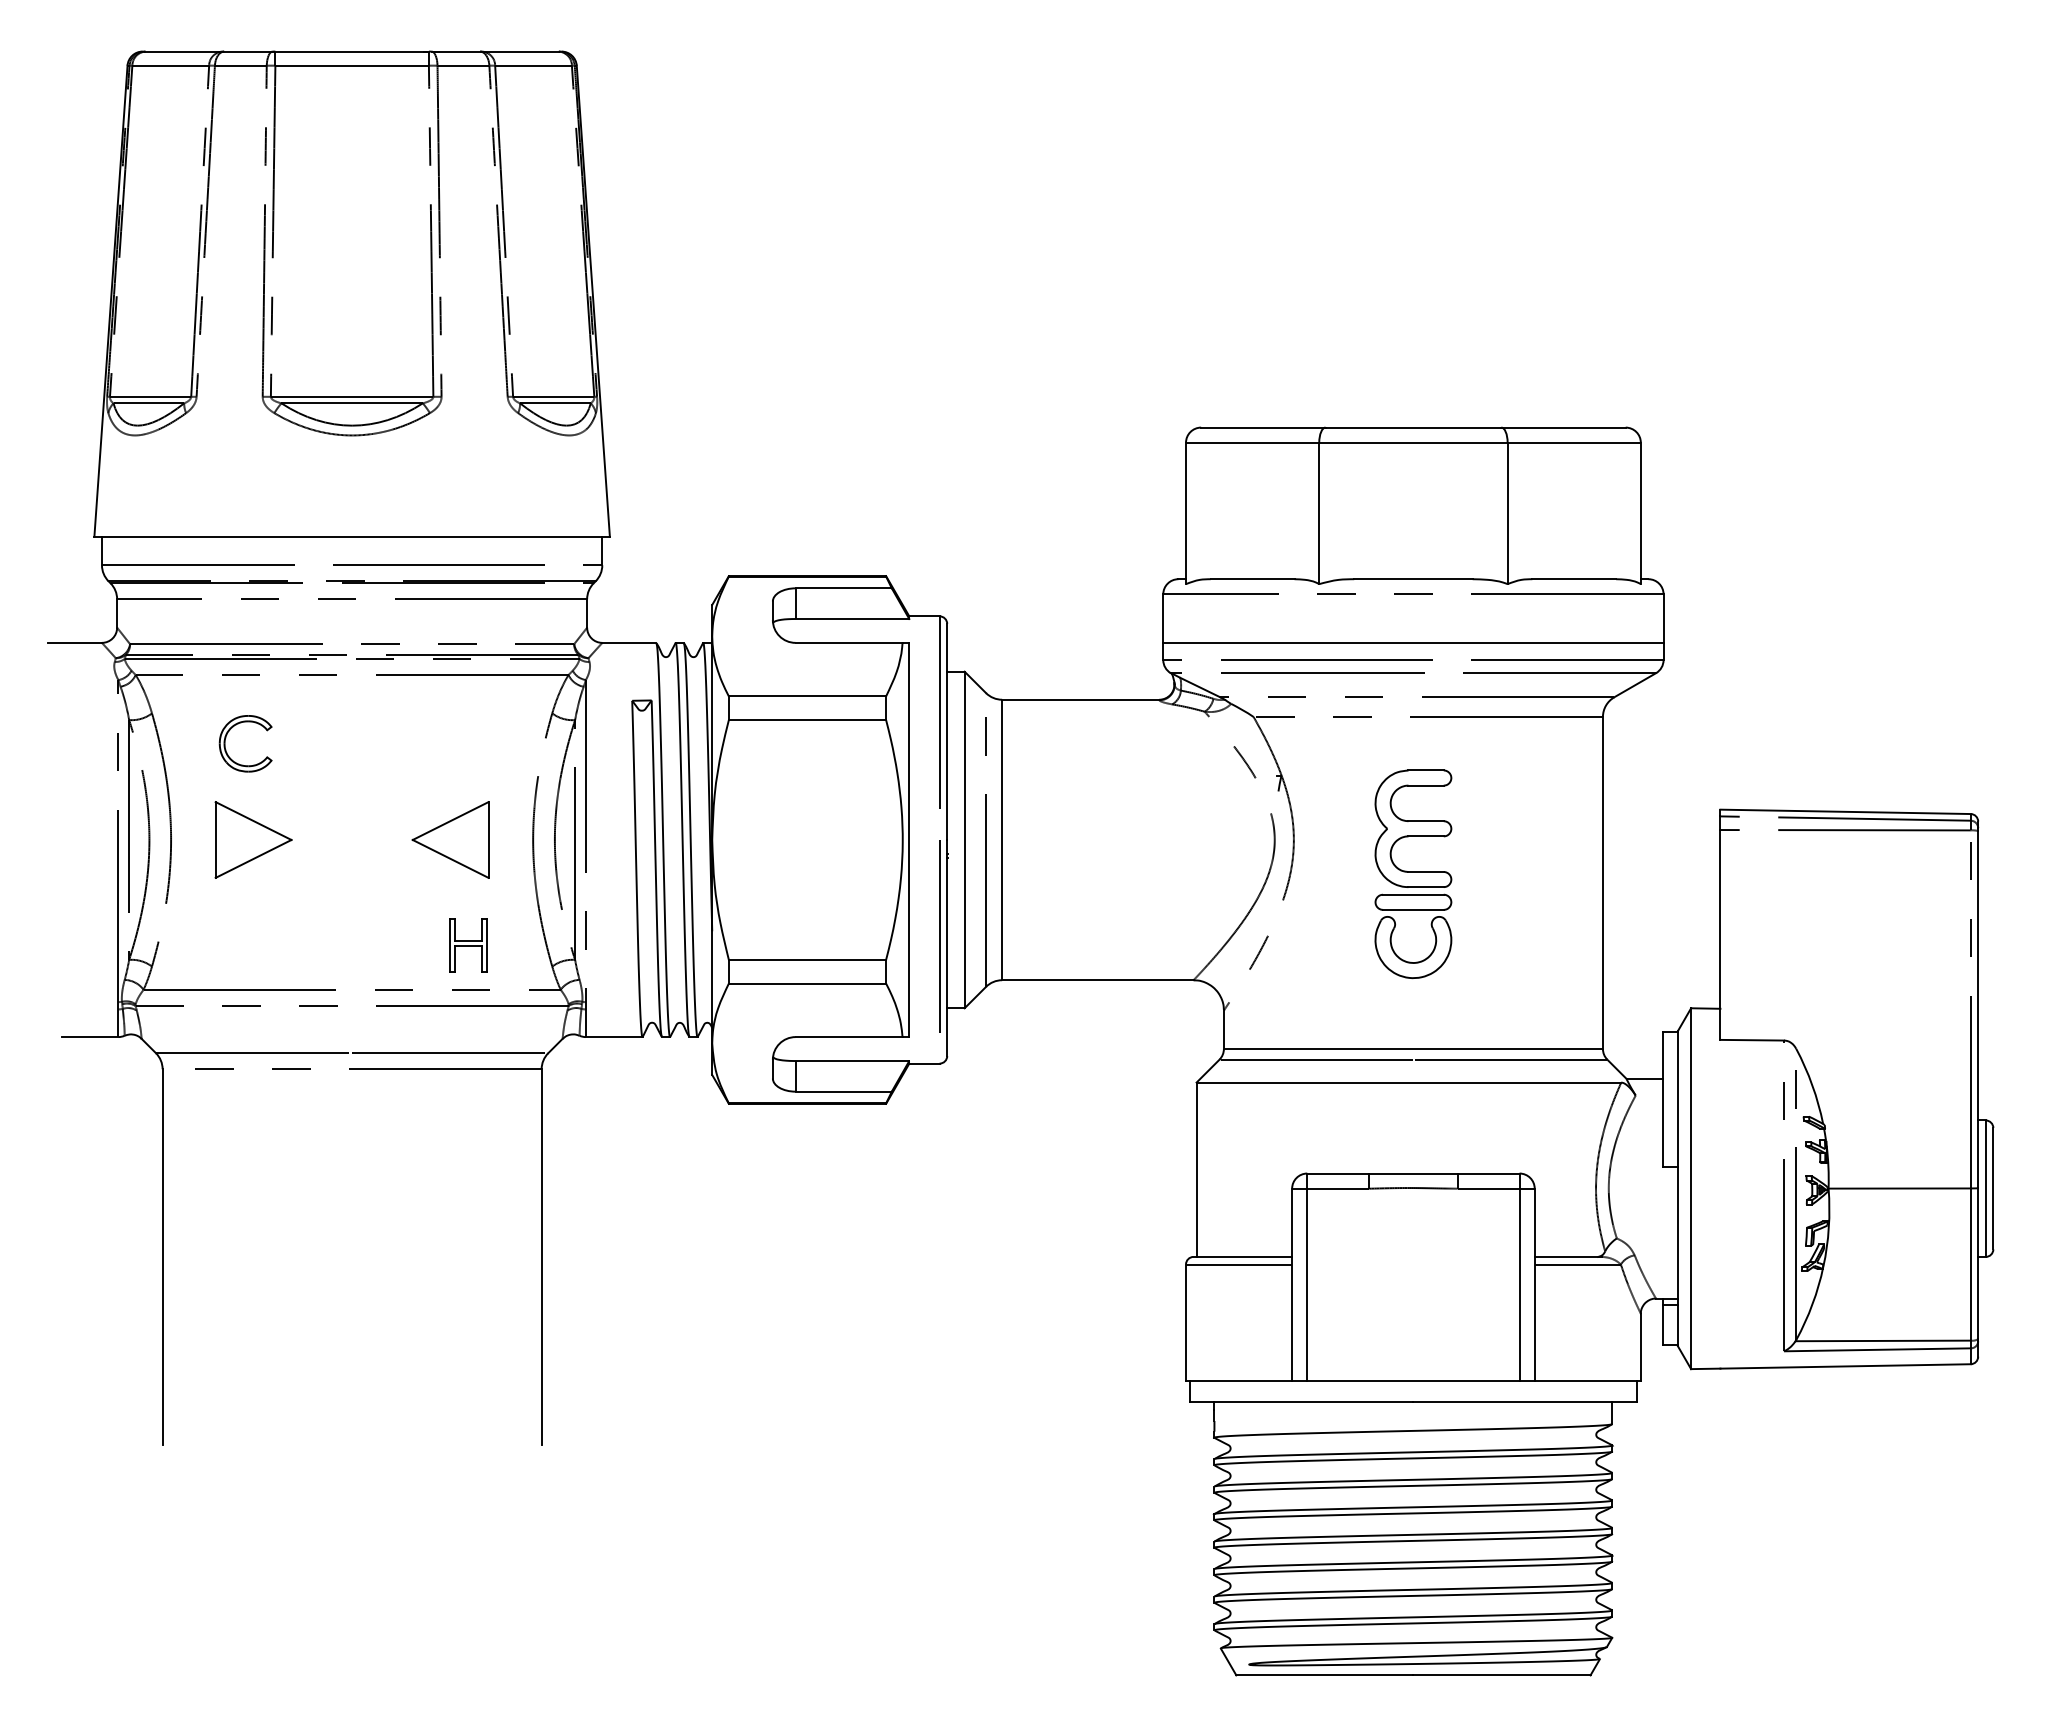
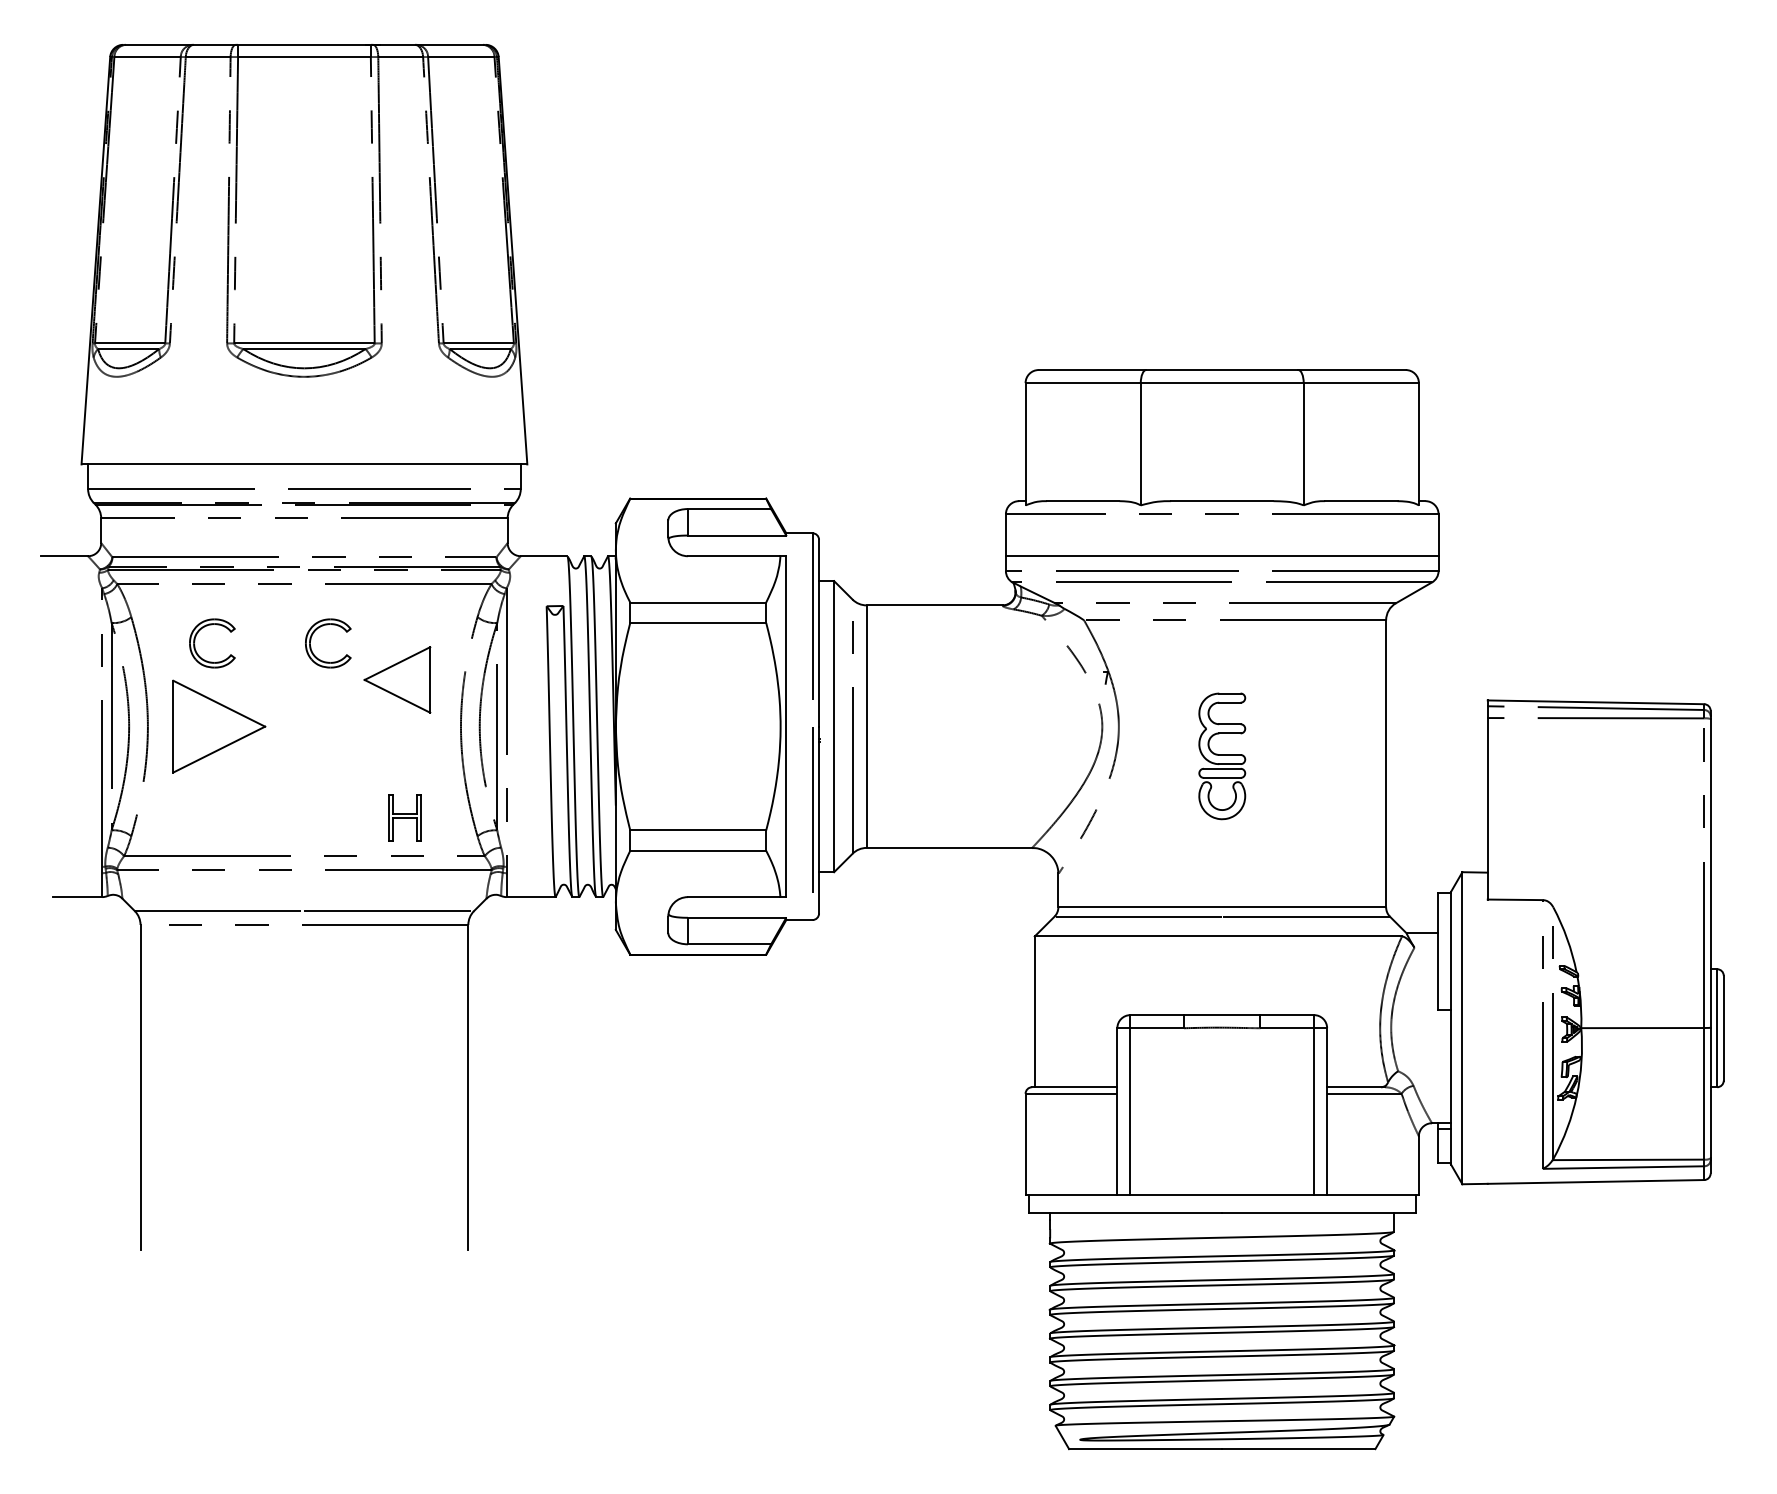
part: (360, 738) -> (311, 638), added
part: (253, 839) -> (219, 726), size x1.4
part: (450, 839) -> (397, 679), moved
part: (1413, 874) -> (1222, 756), size x0.7

